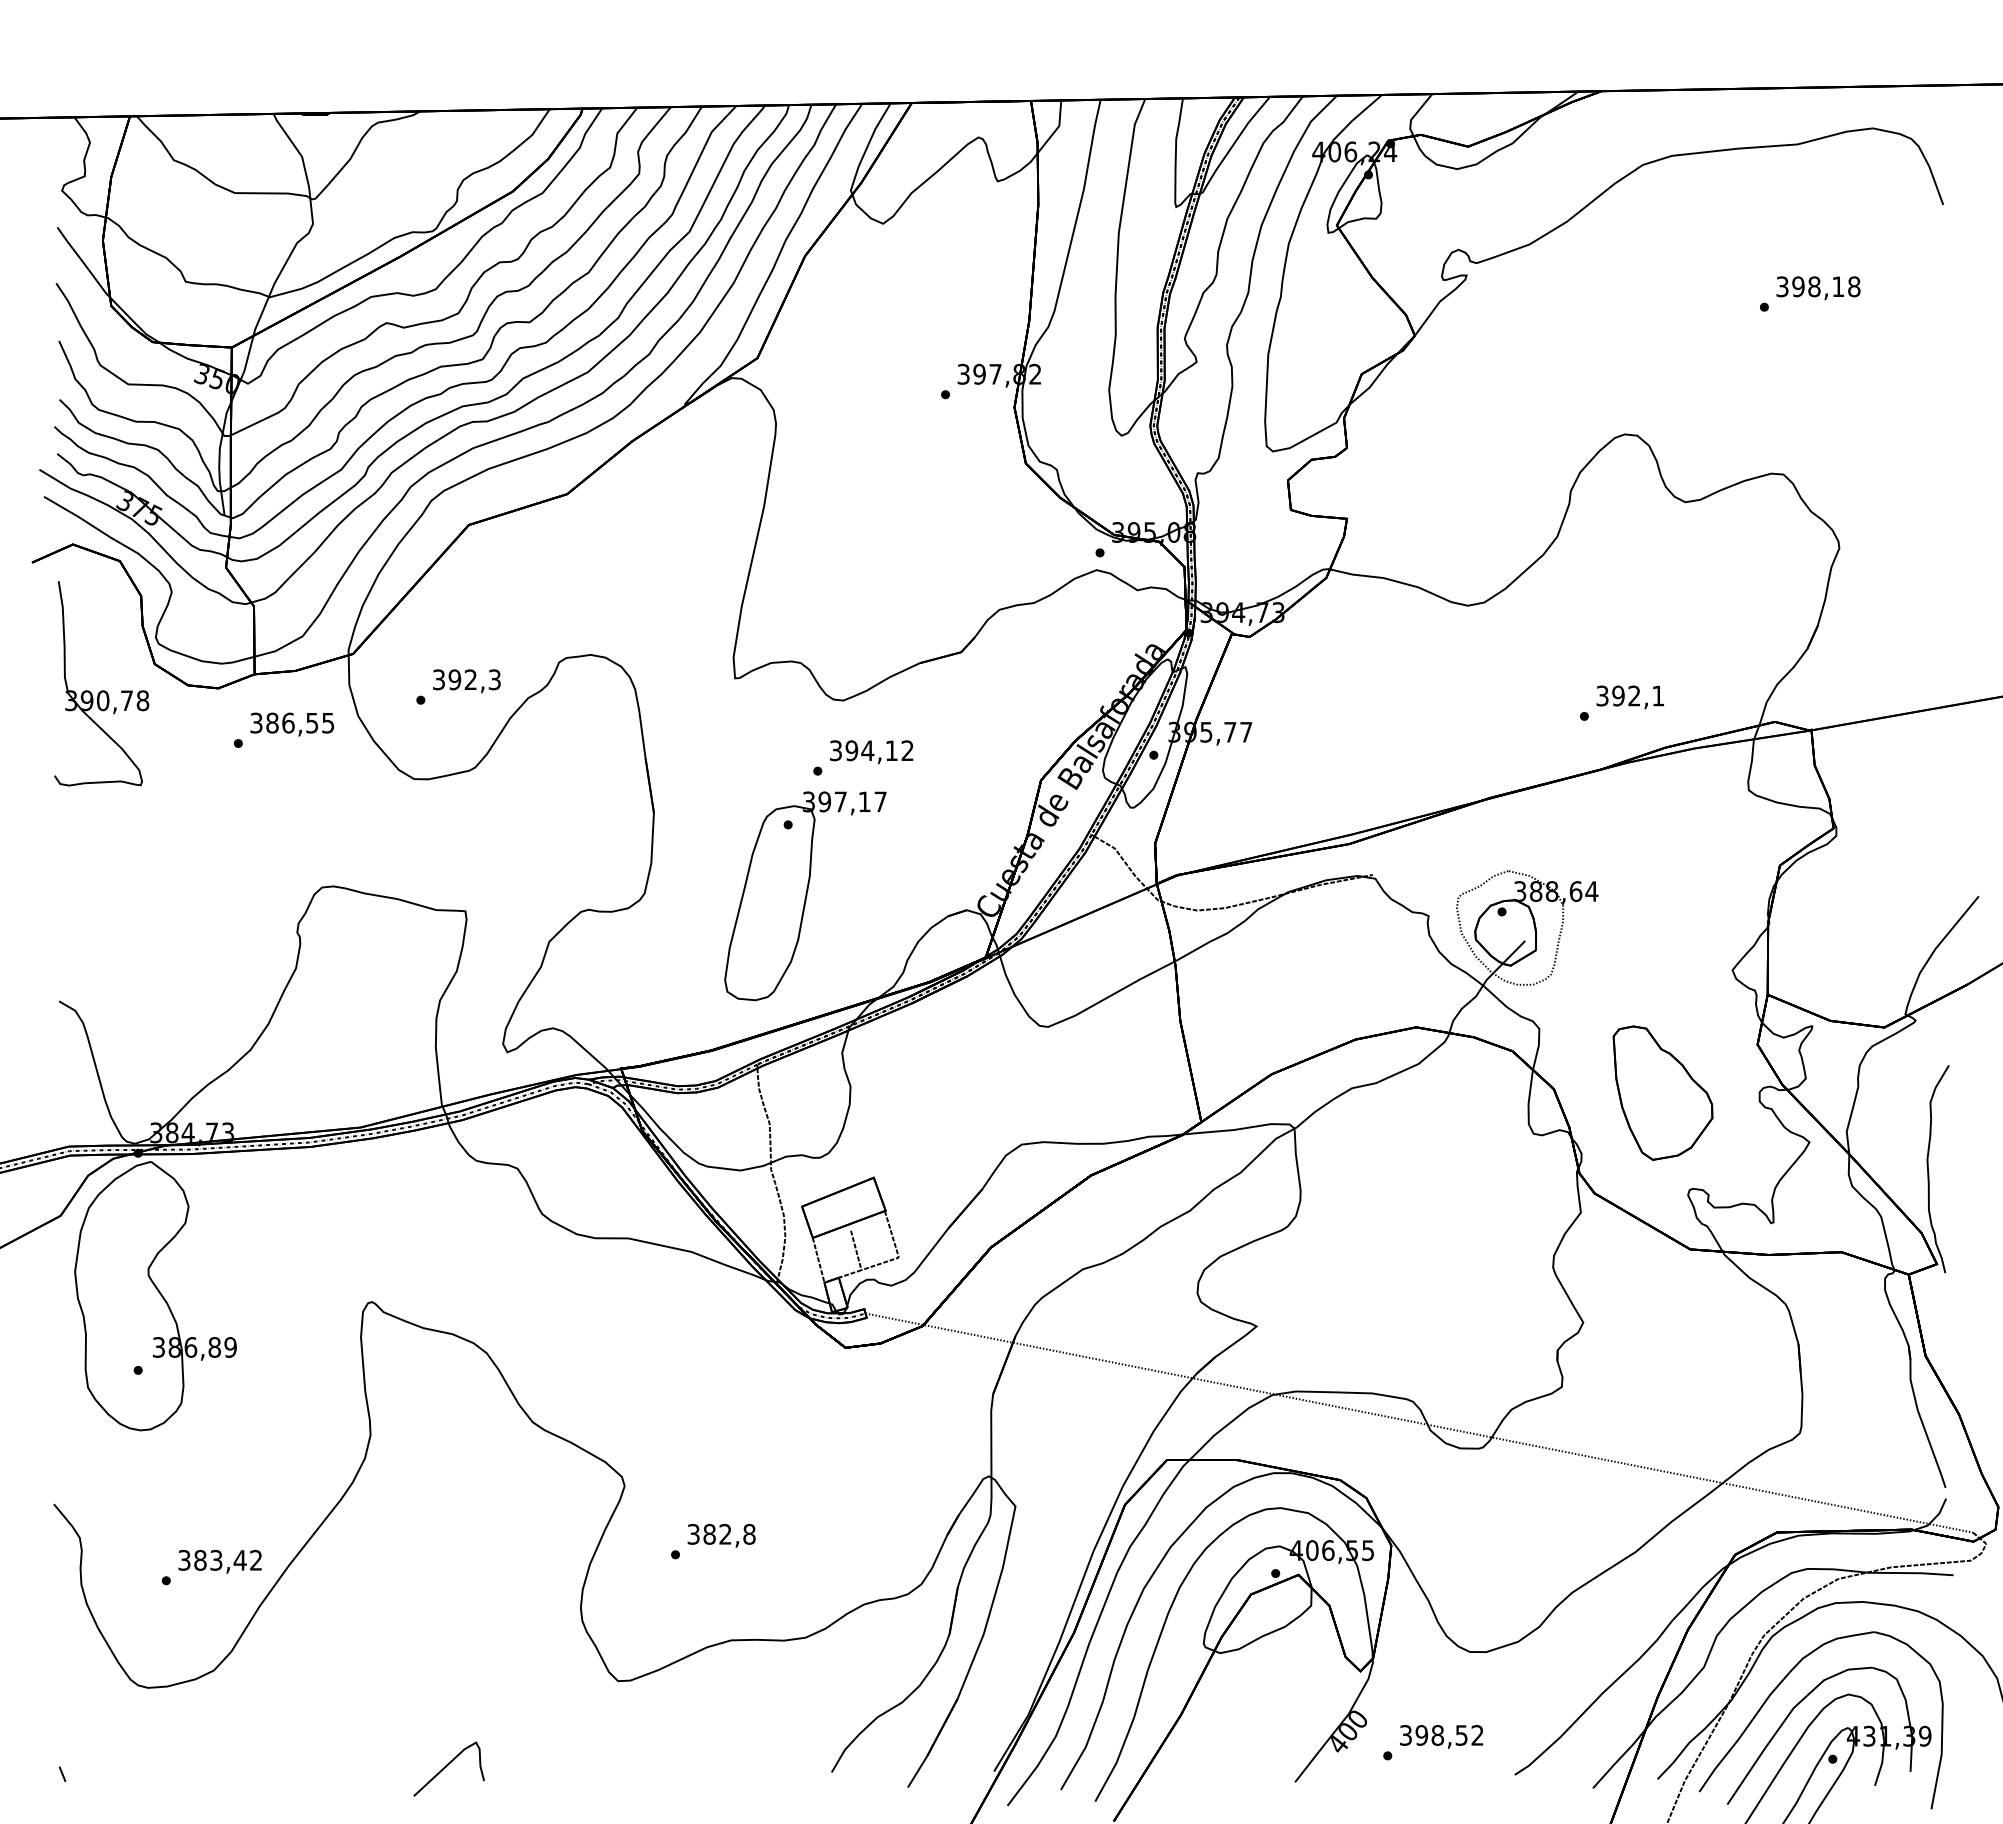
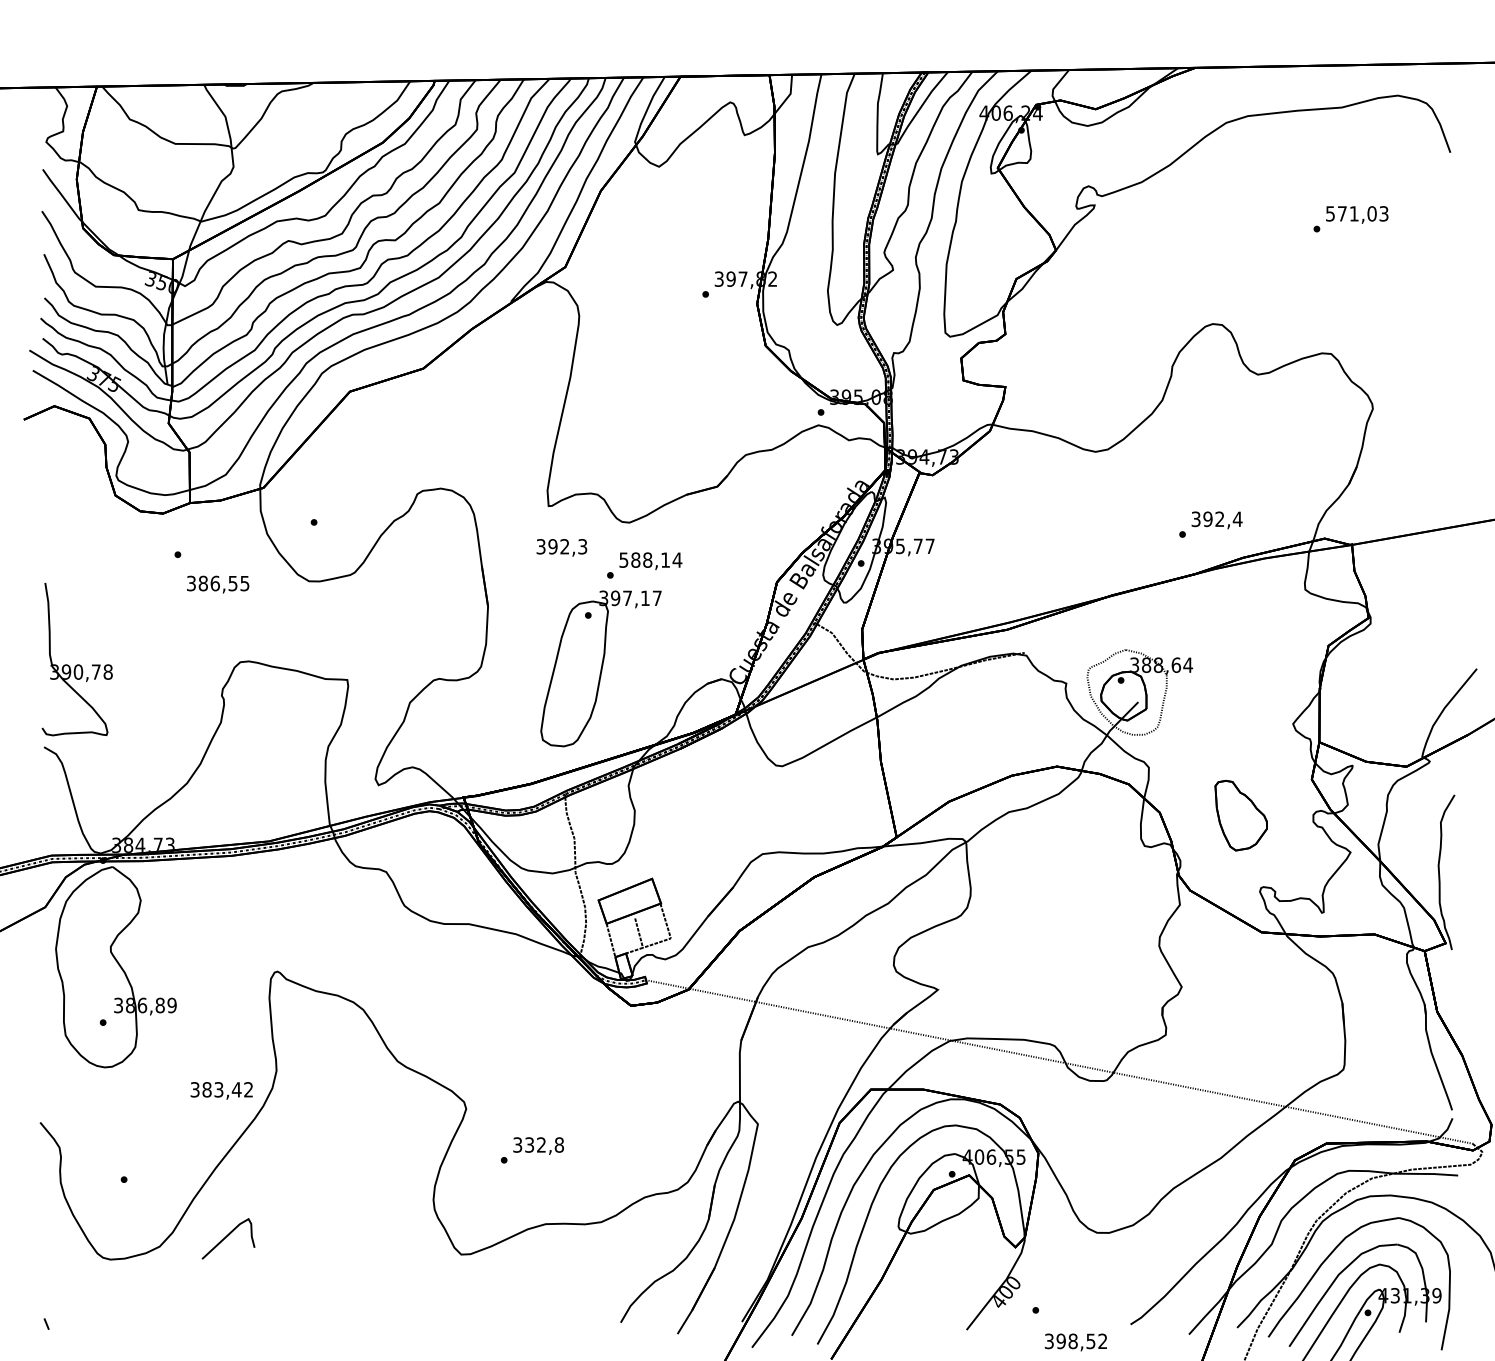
text: (1818, 286) -> (1357, 213), 398,18 -> 571,03
text: (466, 681) -> (561, 548), moved
part: (101, 690) -> (77, 664), moved
text: (1657, 695) -> (1237, 518), 392,1 -> 392,4
text: (291, 724) -> (217, 584), moved
text: (872, 750) -> (651, 559), 394,12 -> 588,14
part: (1662, 1092) -> (1240, 815), size x0.7
text: (709, 1534) -> (529, 1145), 382,8 -> 332,8
text: (219, 1561) -> (221, 1090), moved
text: (1441, 1736) -> (1075, 1342), moved
curve: (447, 1766) -> (227, 1236), moved

